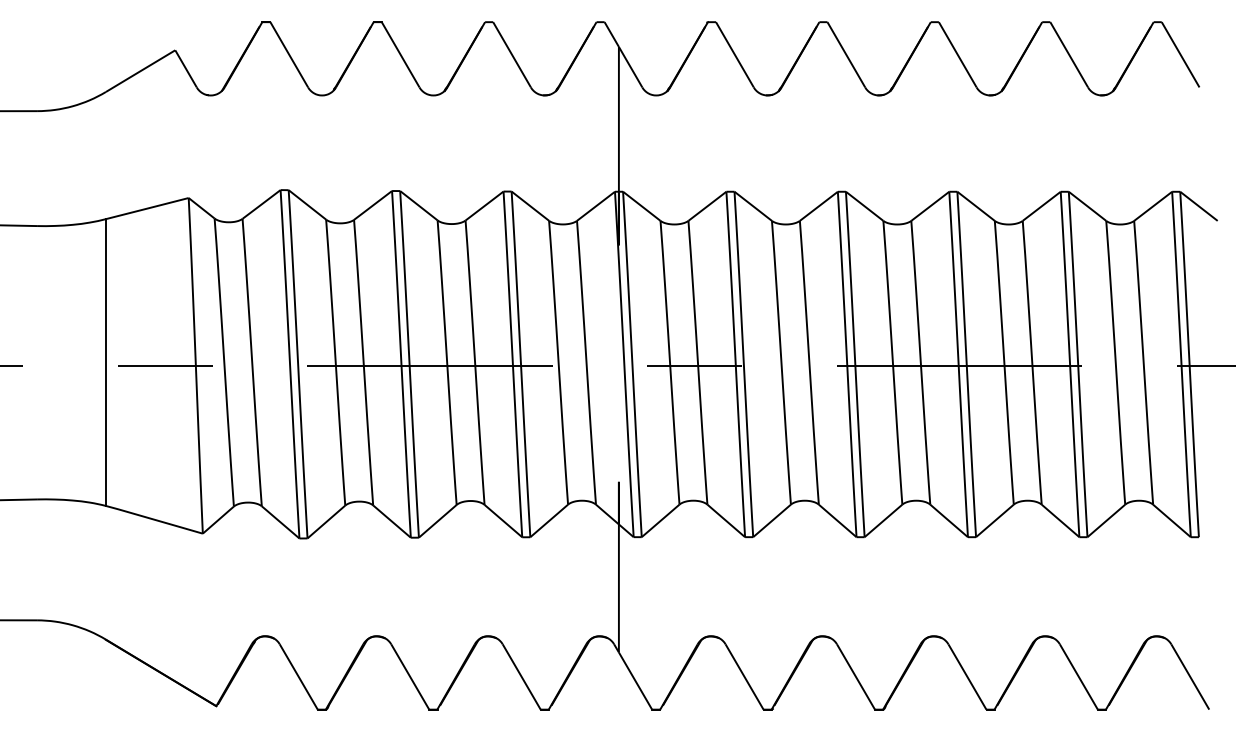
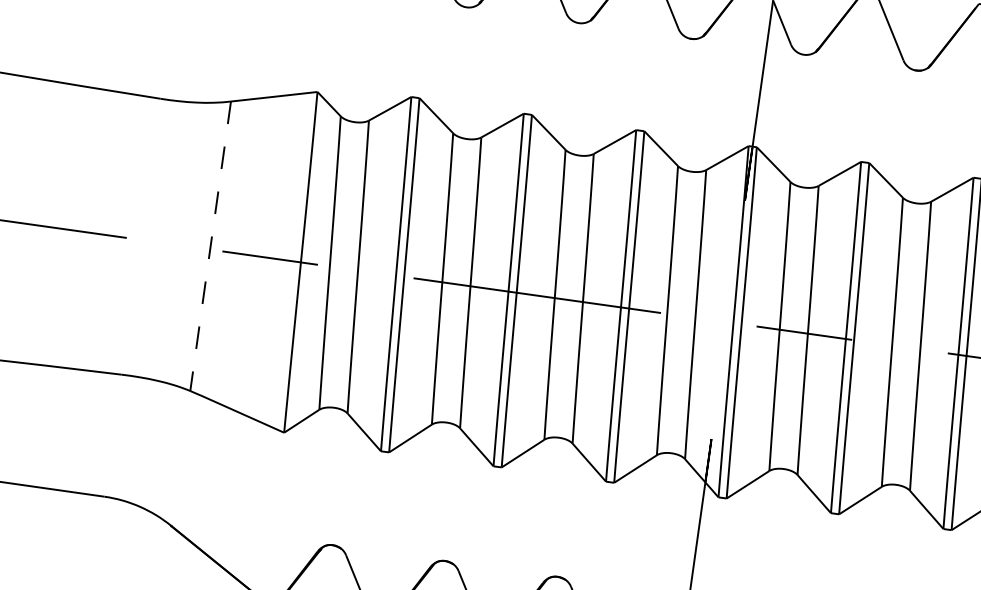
line: (105, 363) -> (210, 247), solid -> dashed

